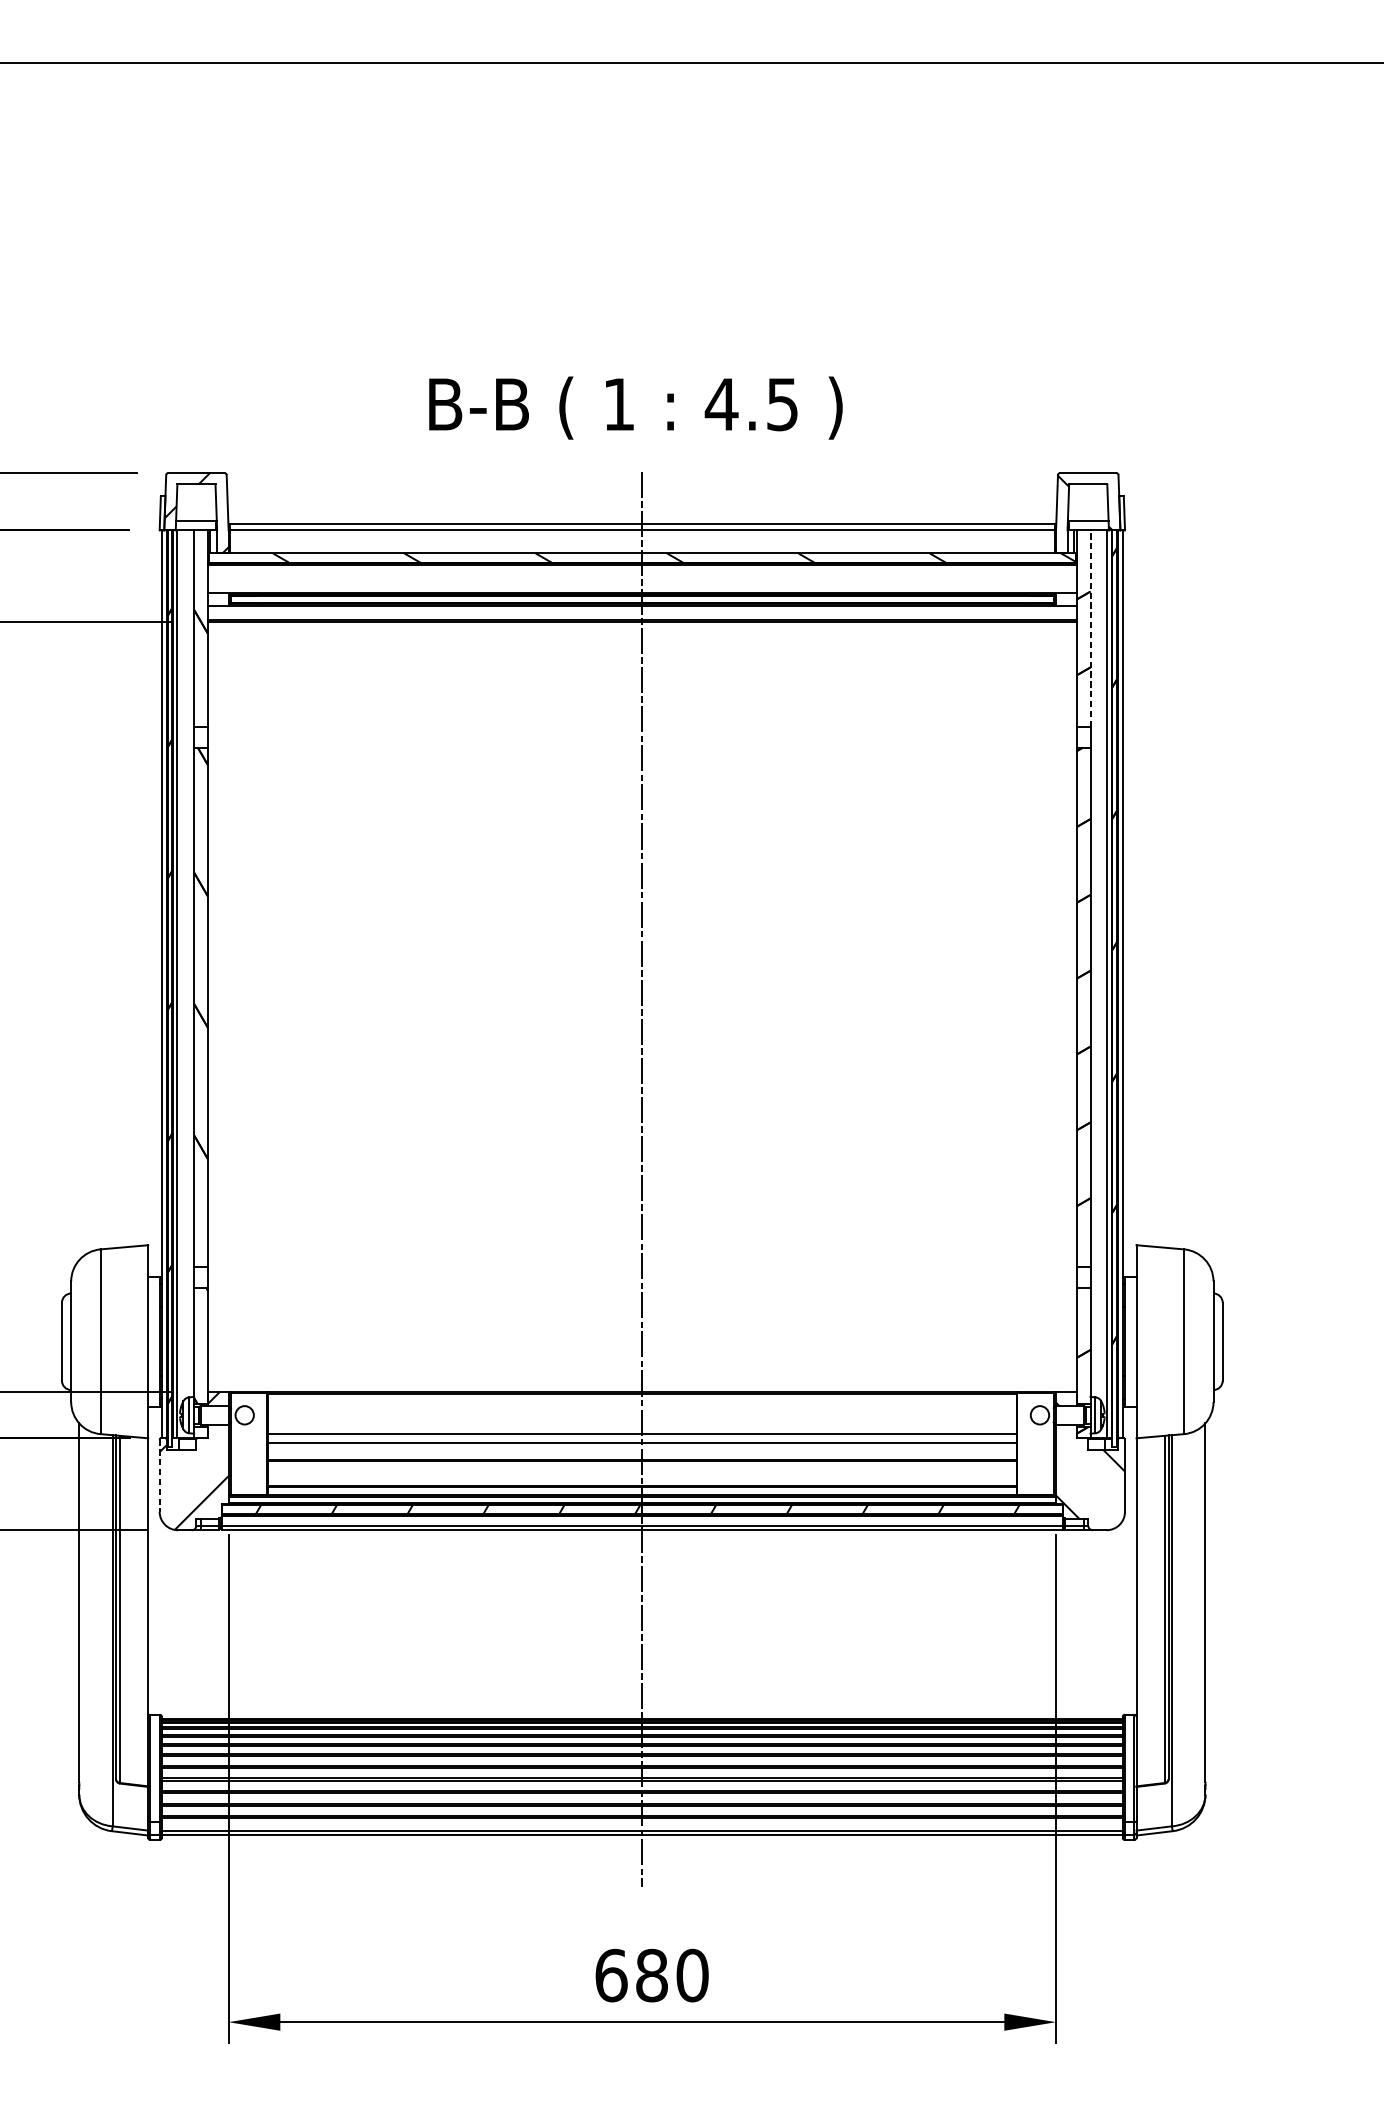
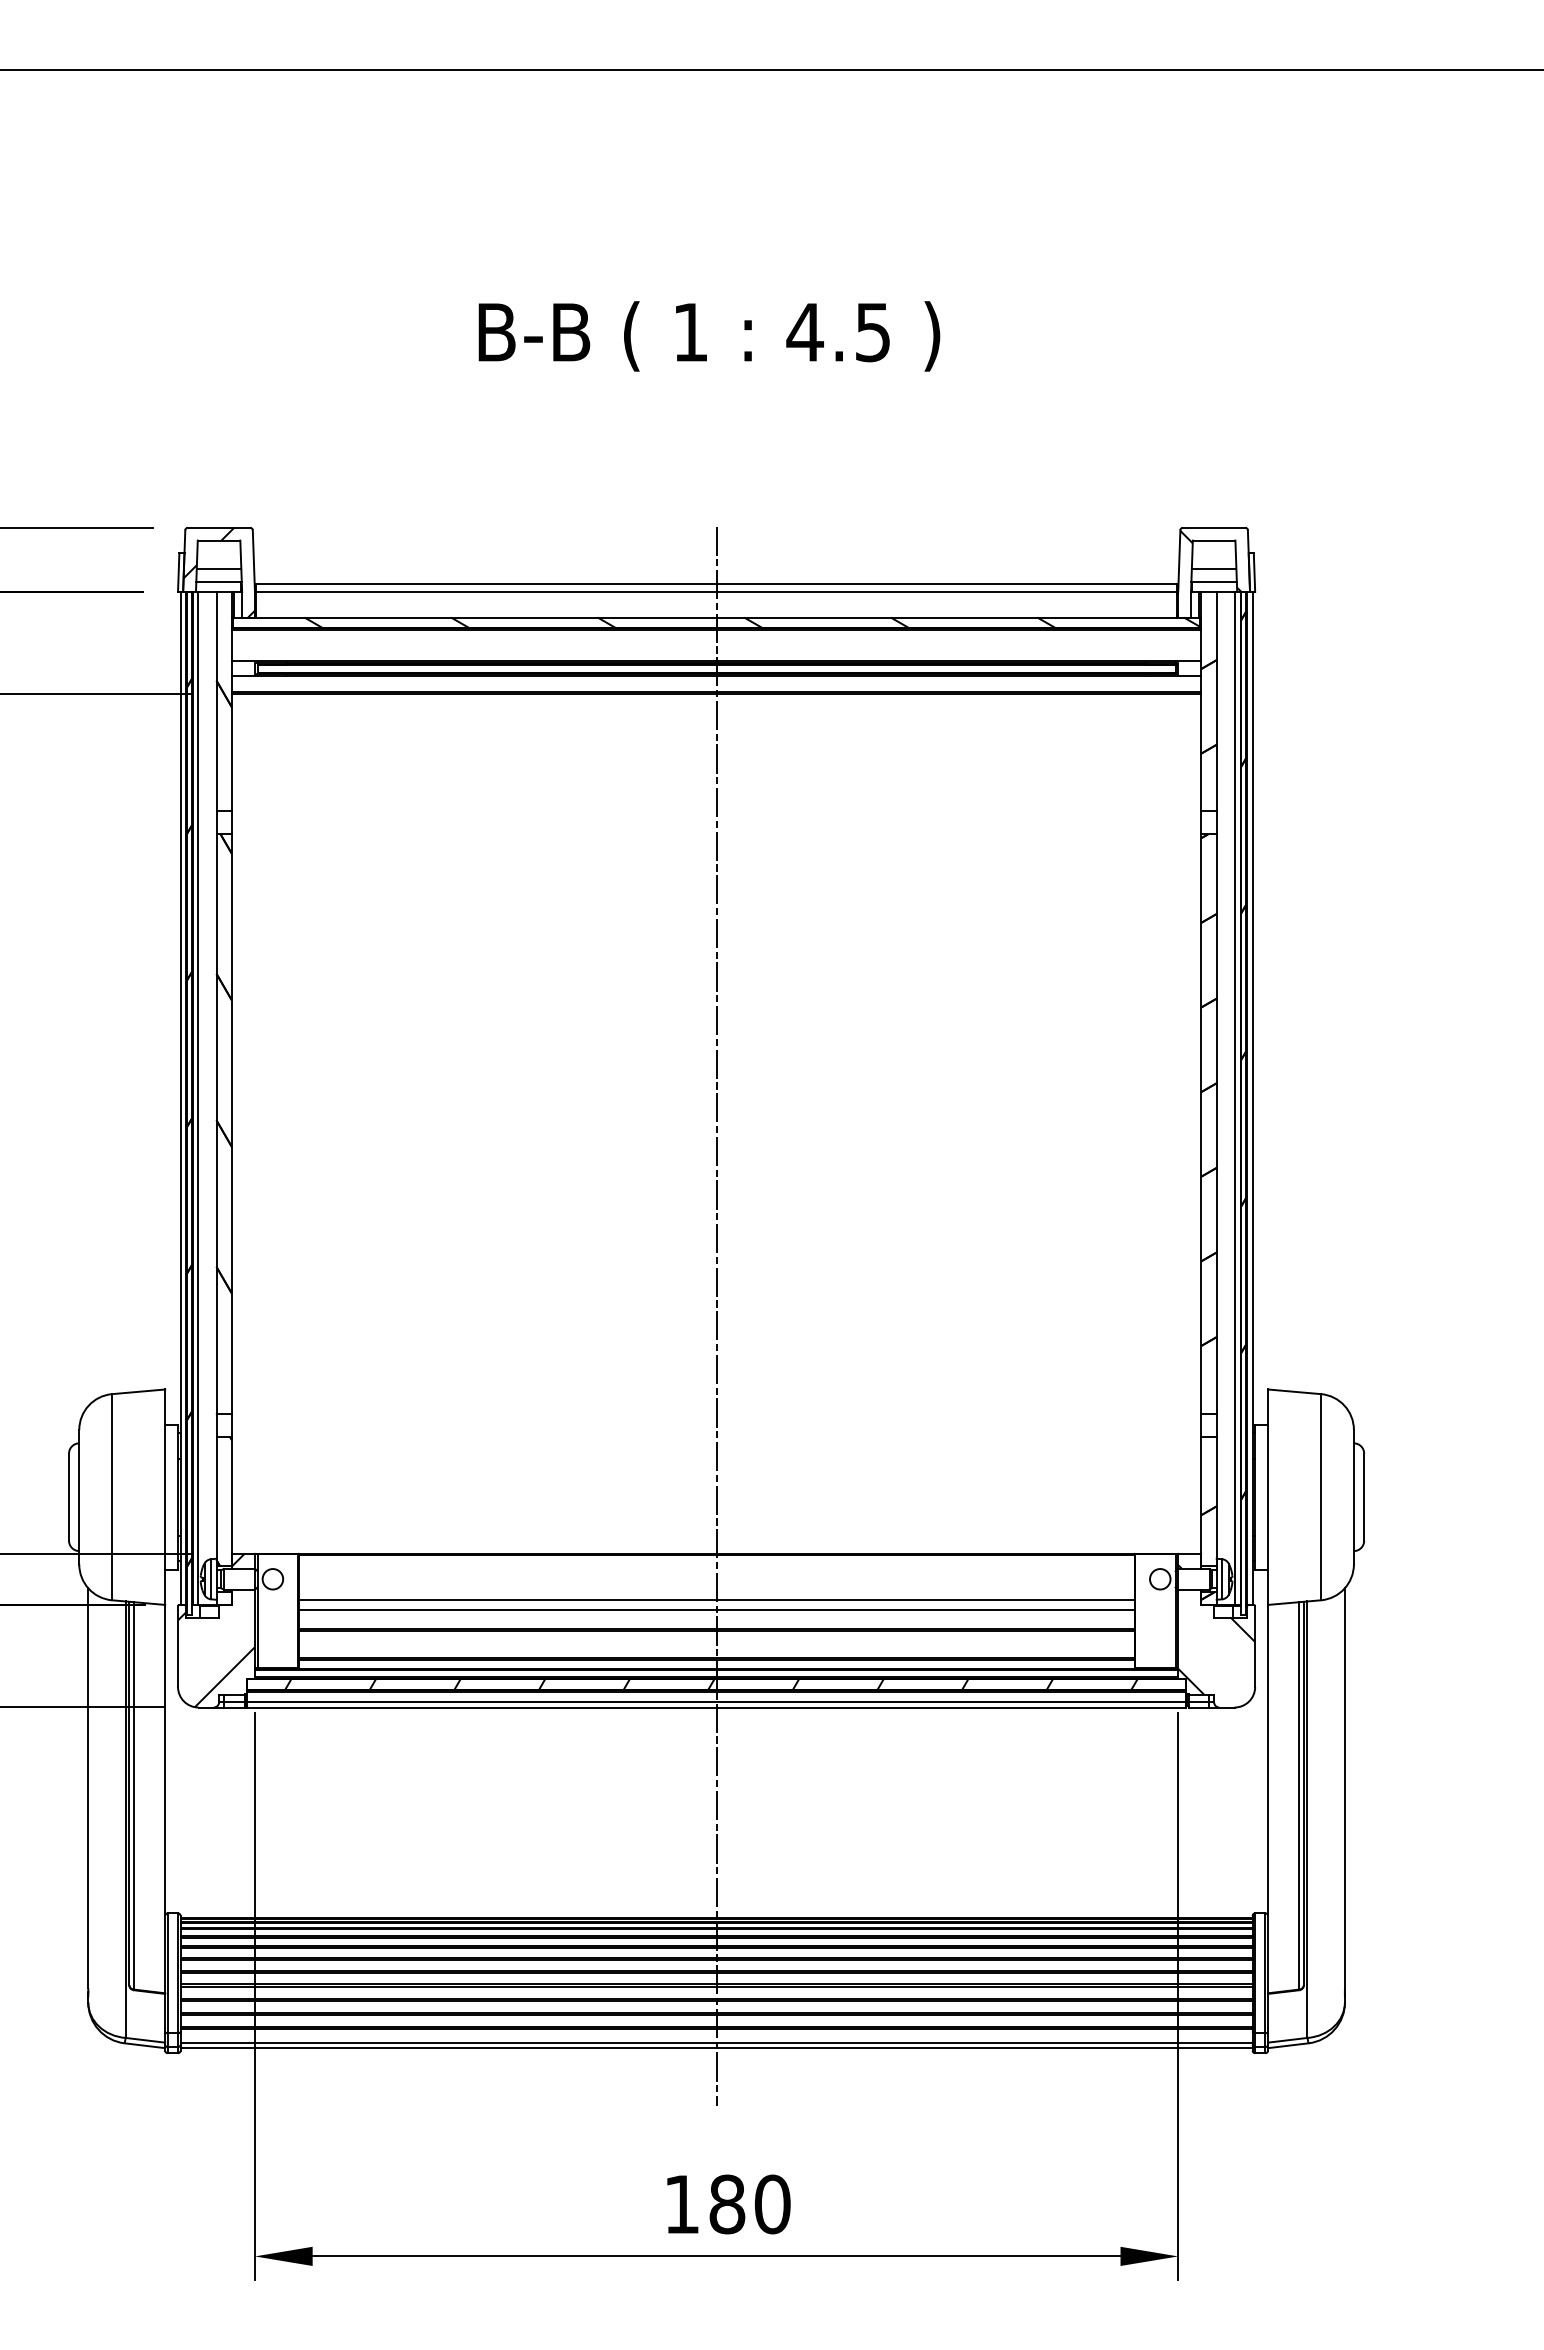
text: (635, 408) -> (709, 336), moved
line: (195, 509) -> (218, 568), added
line: (1087, 509) -> (1213, 568), added
line: (1090, 628) -> (1216, 701), dashed -> solid
line: (160, 1476) -> (178, 1647), dashed -> solid
text: (611, 1975) -> (682, 2204), 680 -> 180

